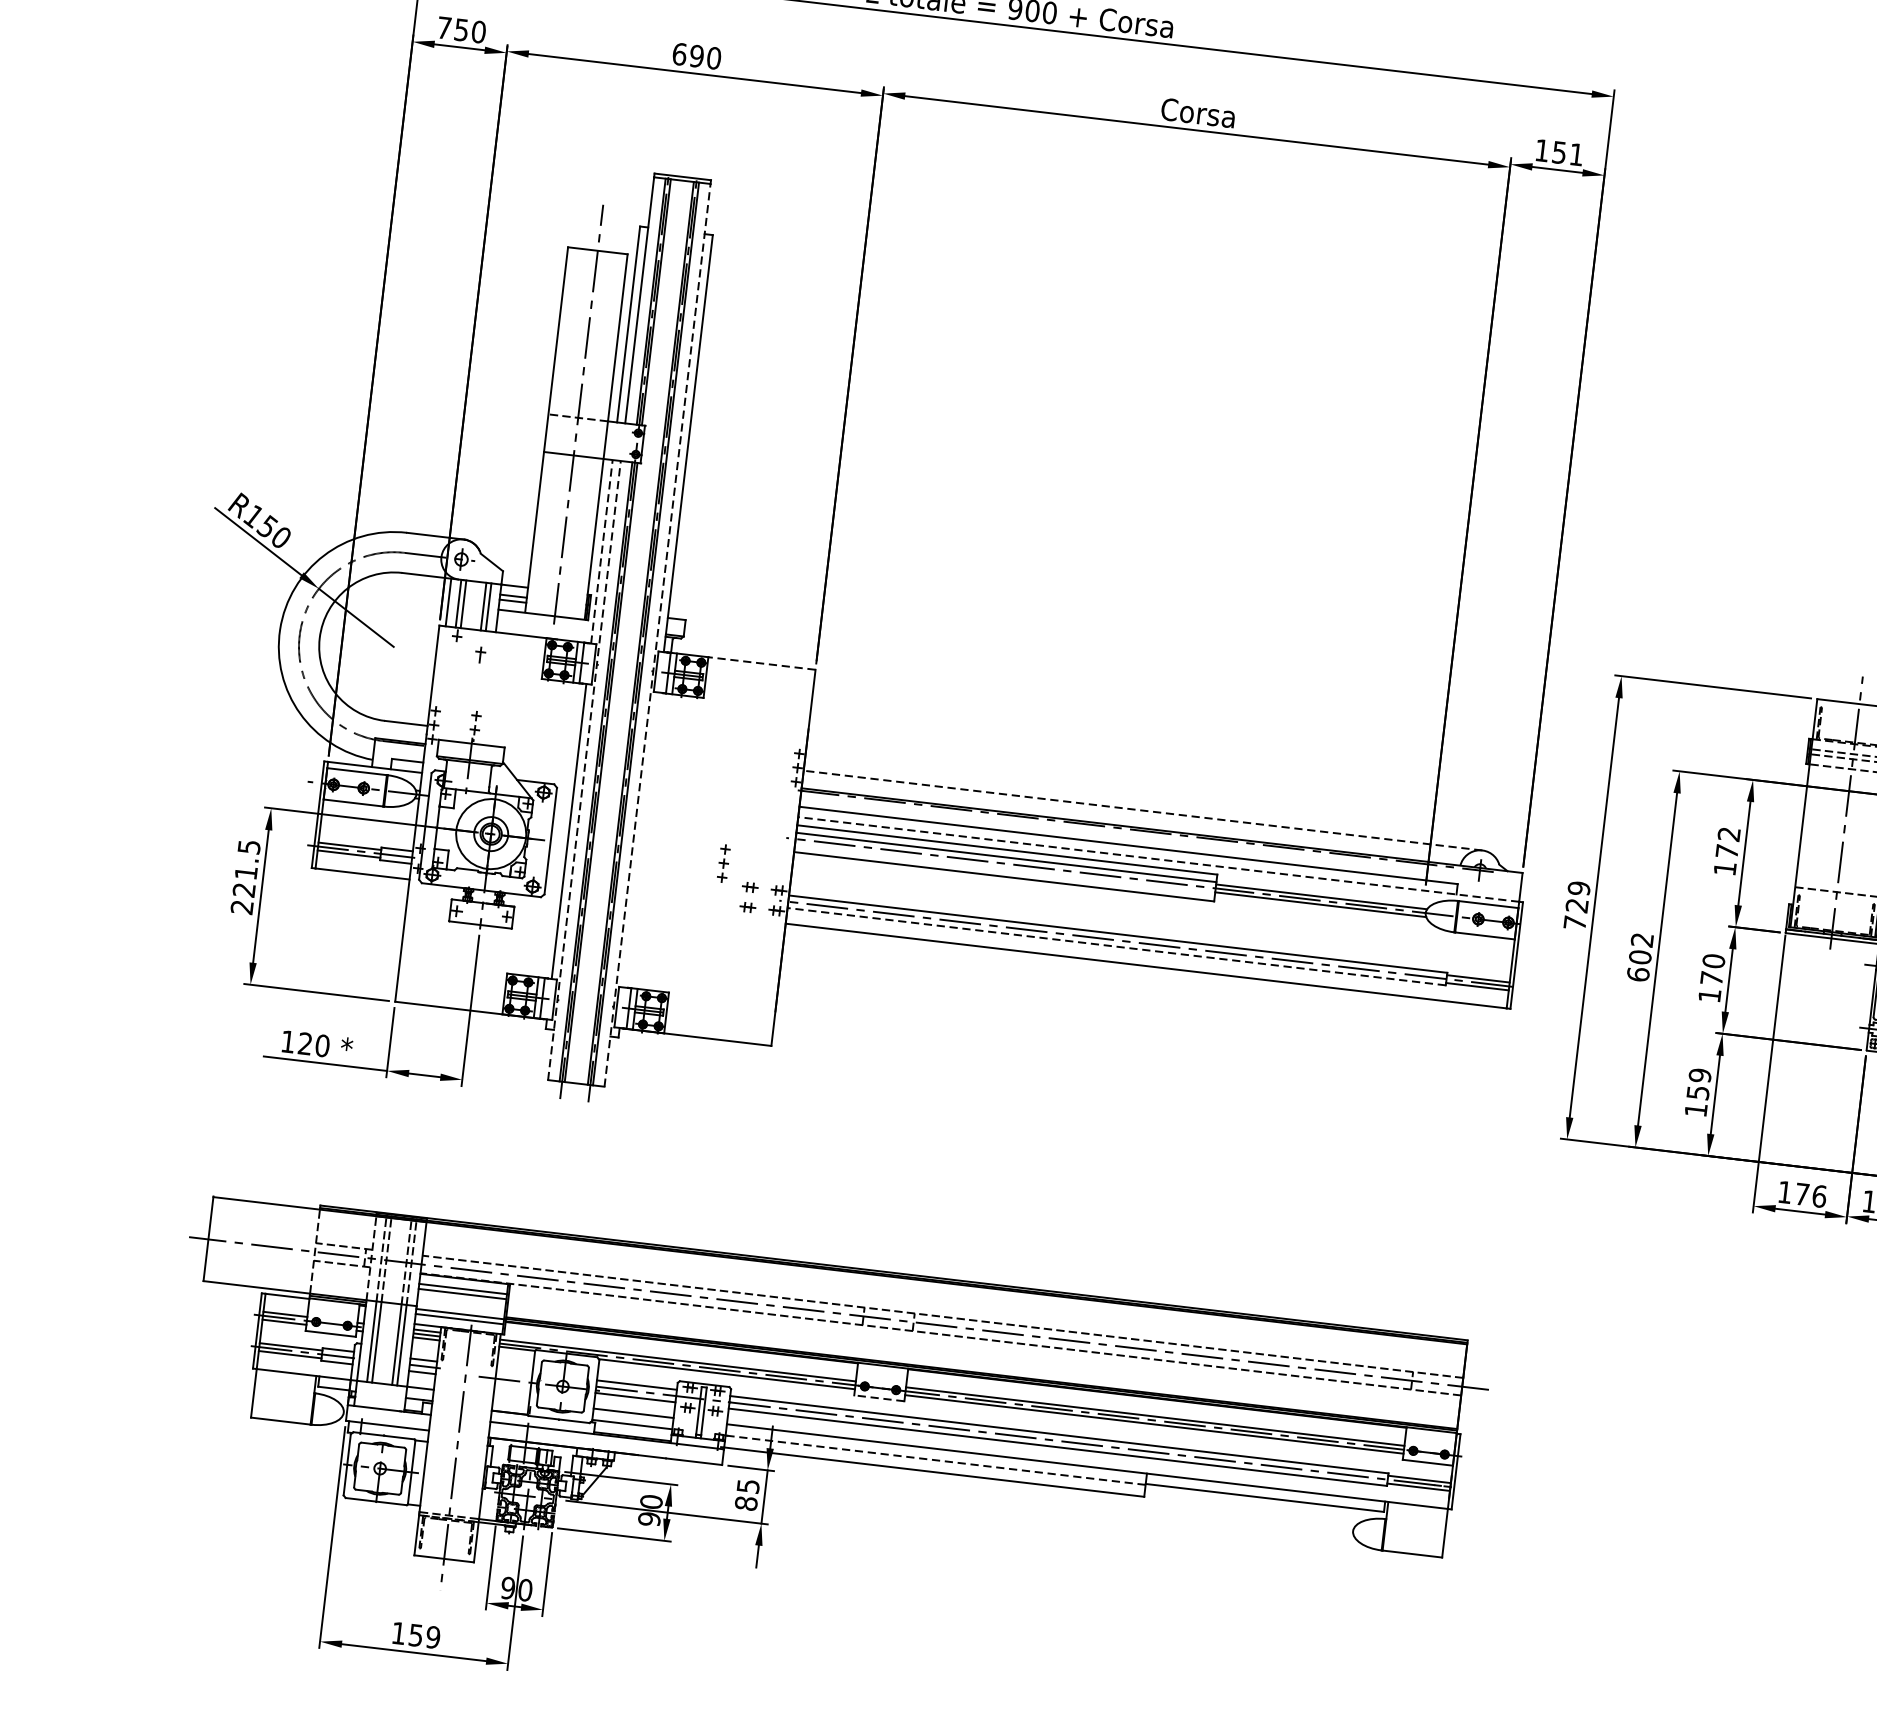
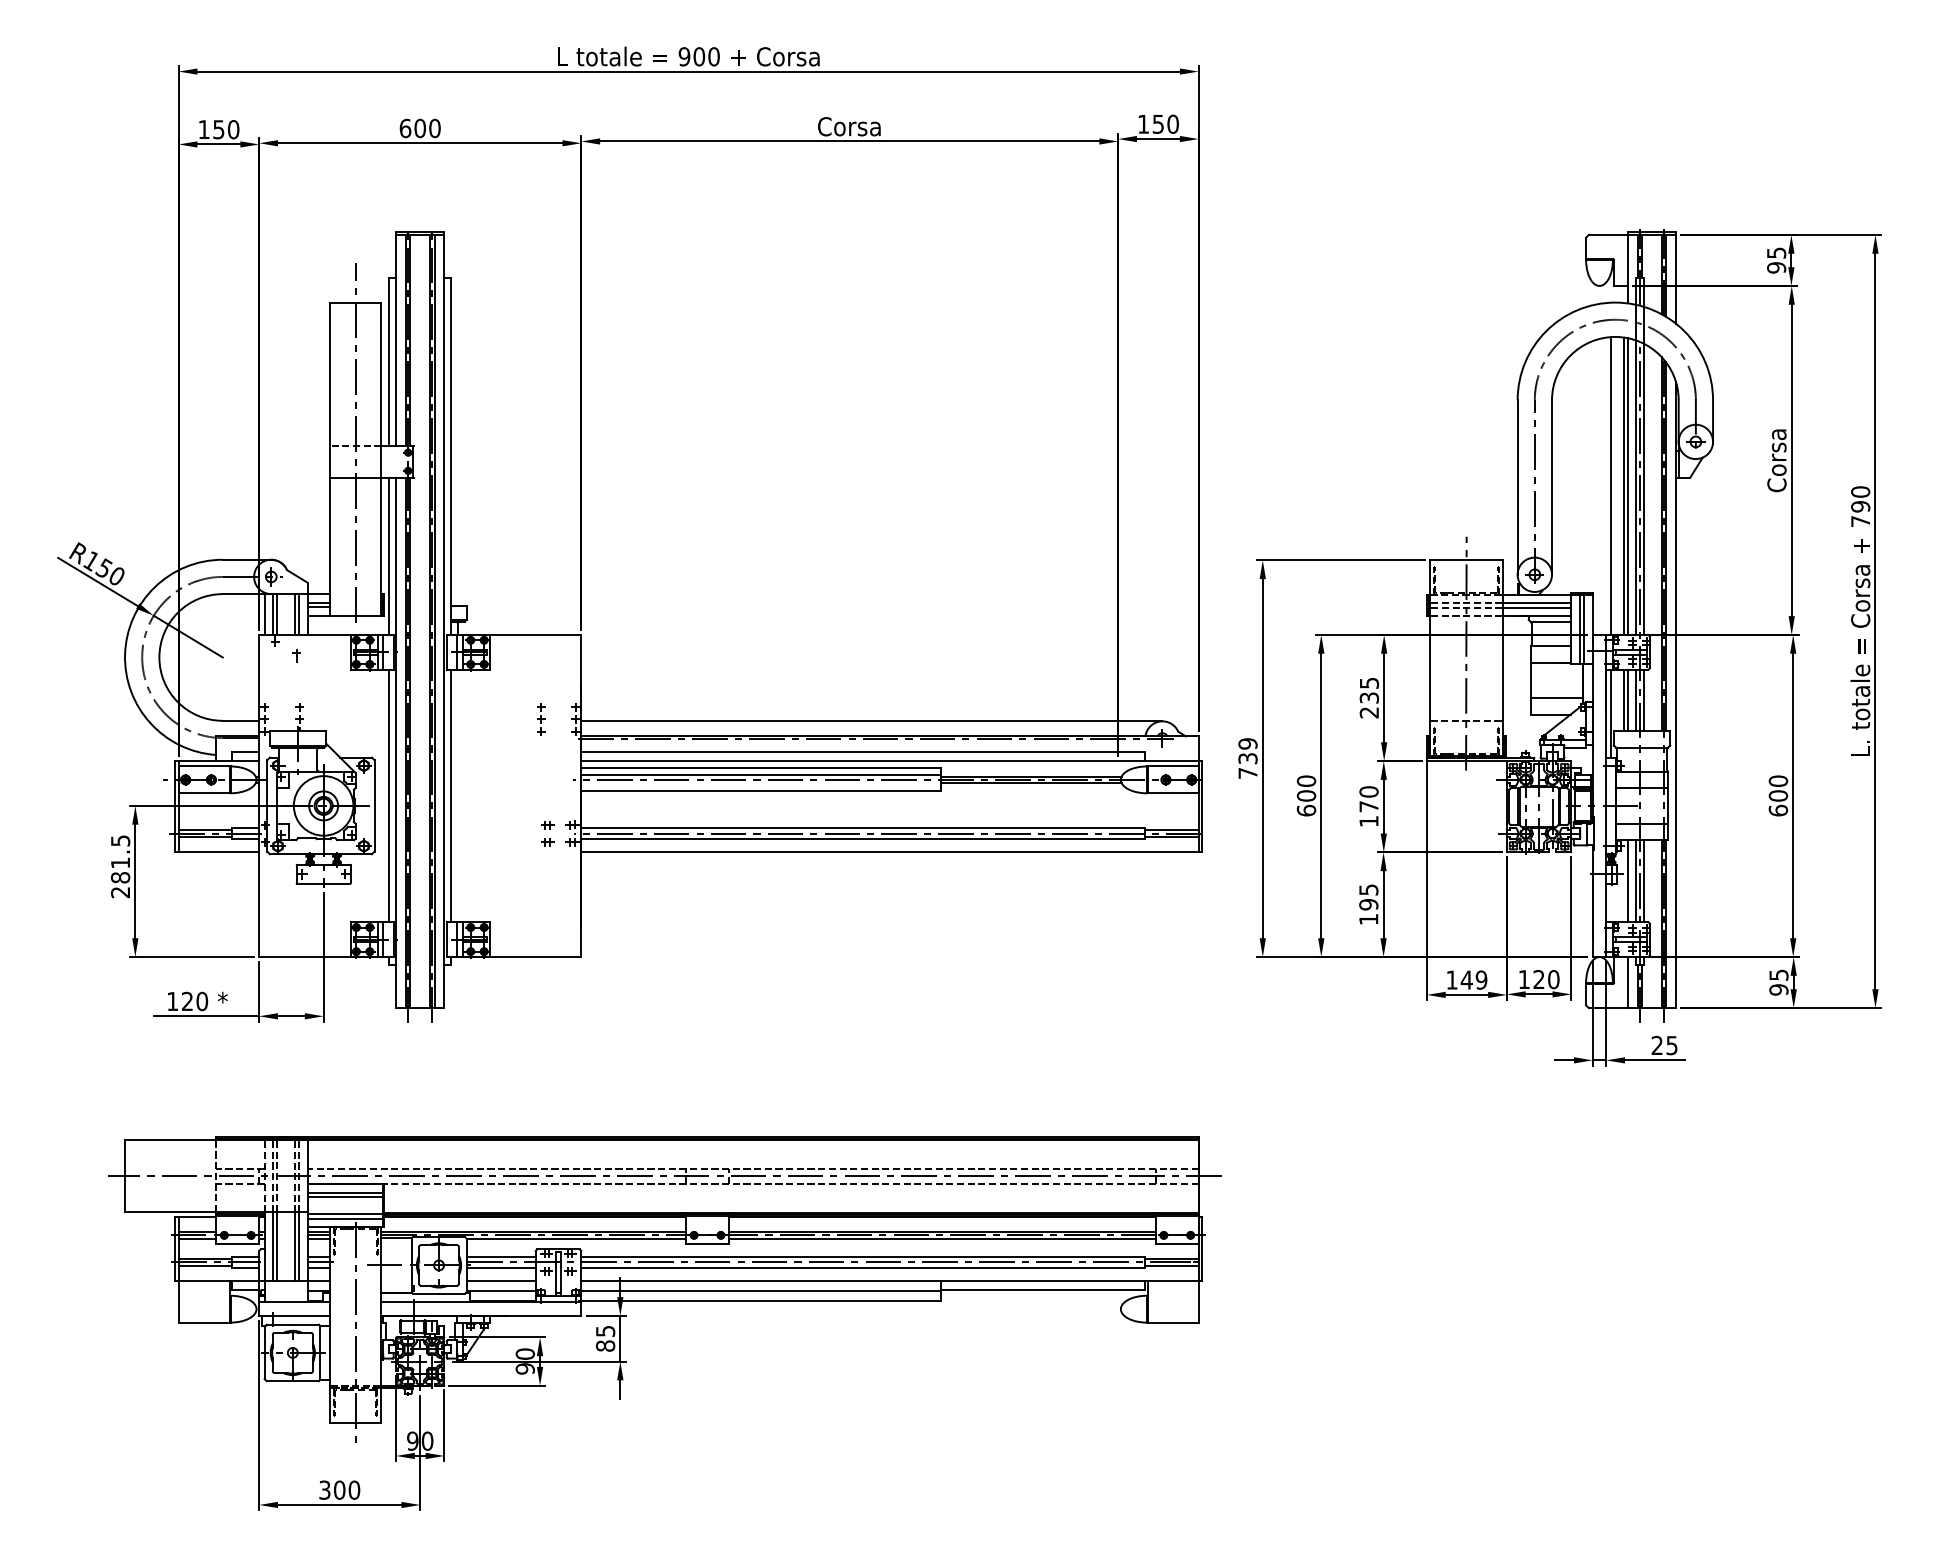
text: (443, 27) -> (203, 129), 750 -> 150
text: (696, 56) -> (419, 128), 690 -> 600
text: (1576, 153) -> (1172, 123), 151 -> 150
line: (602, 551) -> (389, 556), dashed -> solid
line: (657, 635) -> (444, 621), dashed -> solid
line: (762, 663) -> (535, 634), dashed -> solid
line: (584, 770) -> (396, 742), dashed -> solid
line: (1142, 810) -> (871, 721), dashed -> solid
line: (641, 839) -> (451, 795), added
text: (1727, 852) -> (1369, 698), 172 -> 235
line: (1159, 860) -> (890, 761), dashed -> solid
part: (724, 863) -> (541, 719), moved
text: (244, 889) -> (120, 877), 221.5 -> 281.5
text: (1576, 905) -> (1247, 758), 729 -> 739
text: (1642, 939) -> (1306, 780), 602 -> 600
line: (1117, 946) -> (863, 838), dashed -> solid
text: (1698, 1084) -> (1368, 897), 159 -> 195
text: (1810, 1194) -> (1473, 979), 176 -> 149
line: (879, 1397) -> (707, 1243), dashed -> solid
line: (936, 1460) -> (761, 1290), dashed -> solid
text: (415, 1634) -> (339, 1489), 159 -> 300

